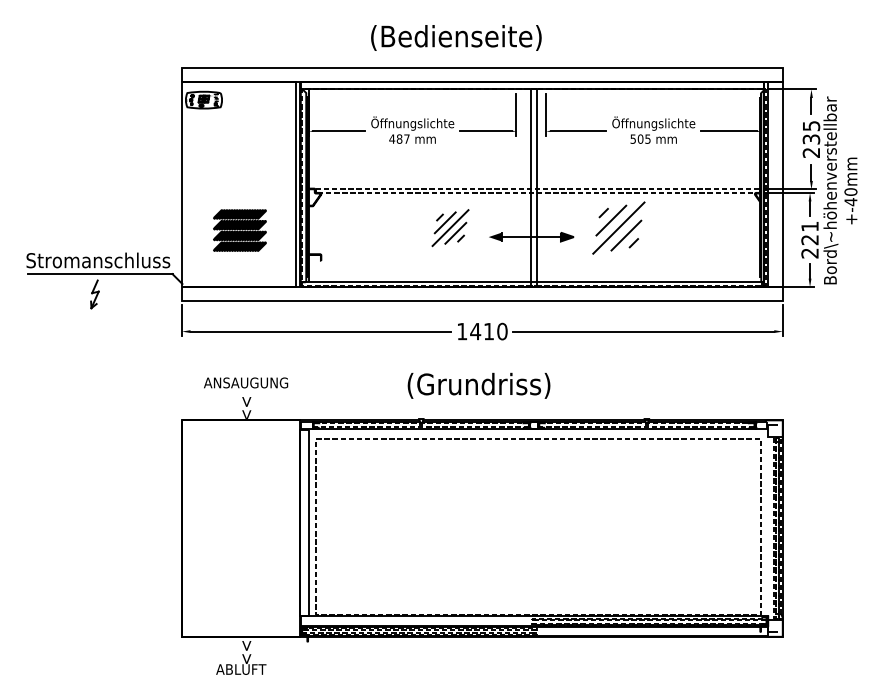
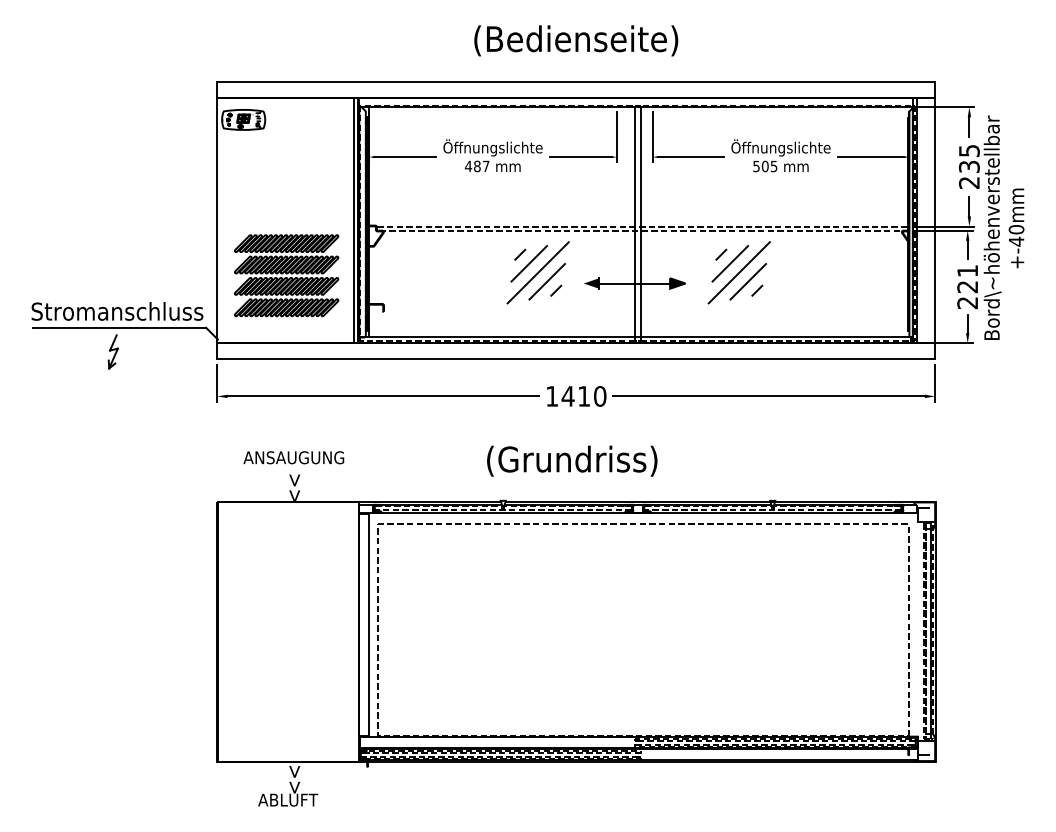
text: (456, 37) -> (576, 40), moved
part: (450, 227) -> (538, 272), size x1.43
part: (239, 230) -> (286, 275), size x1.67

